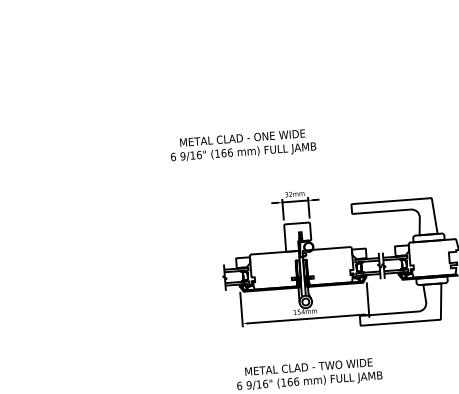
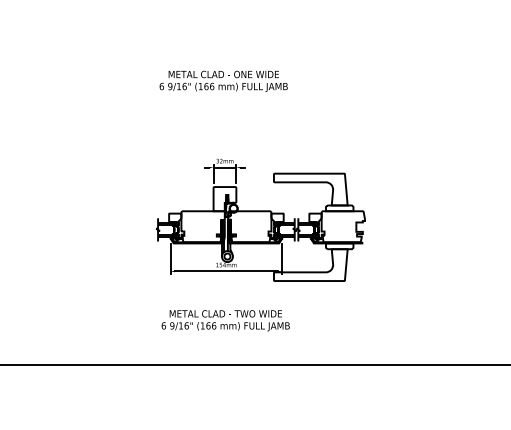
text: (242, 144) -> (223, 80), moved

